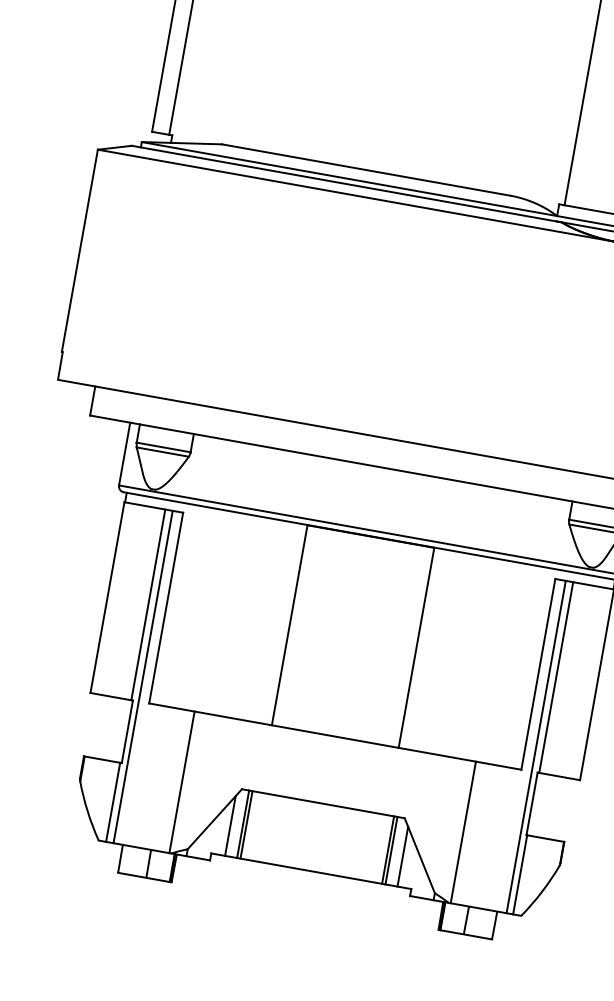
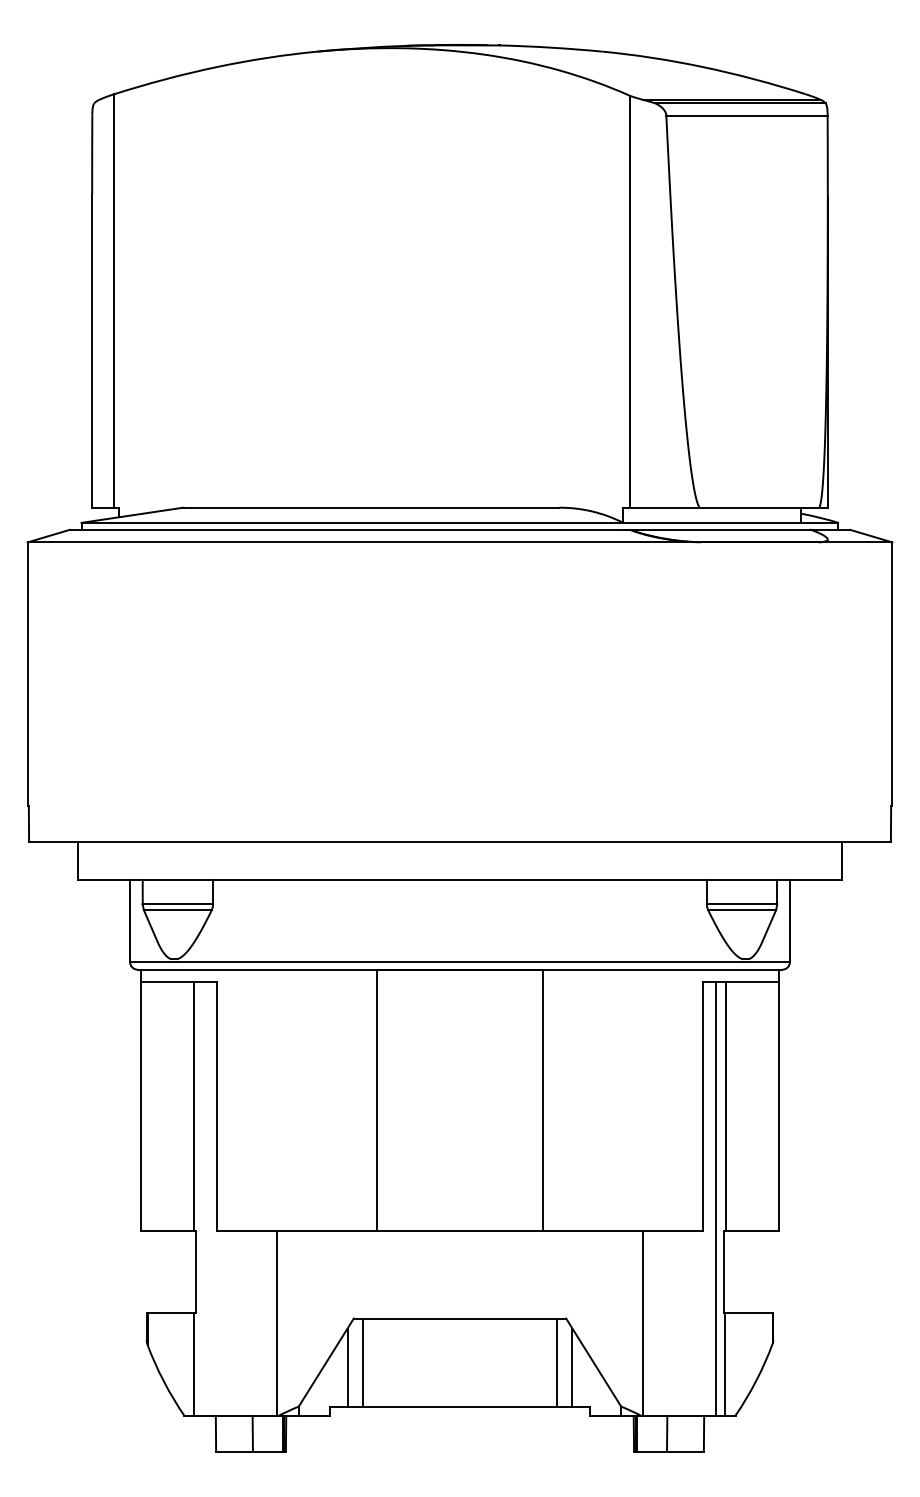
line: (143, 676) -> (203, 1198), removed
line: (246, 824) -> (367, 1362), removed
line: (388, 850) -> (552, 1362), removed

